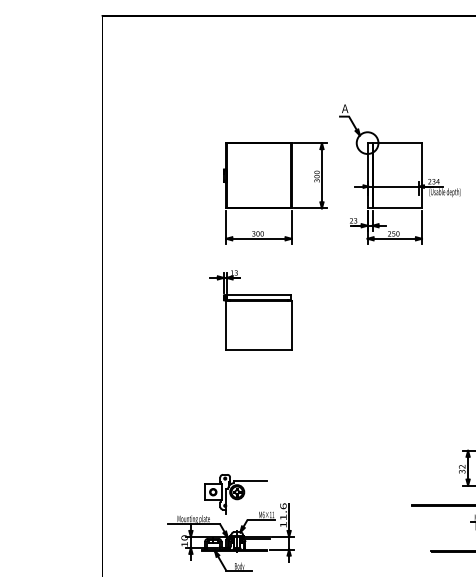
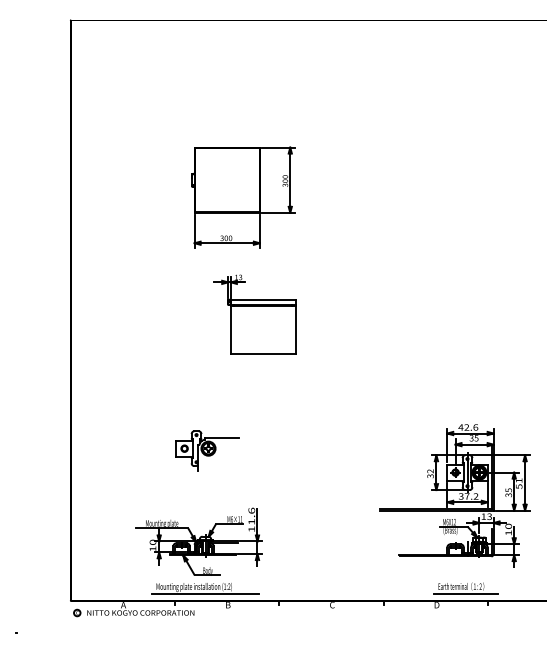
part: (399, 174) -> (367, 178), removed
part: (250, 310) -> (254, 314), moved
part: (236, 494) -> (207, 450), moved

